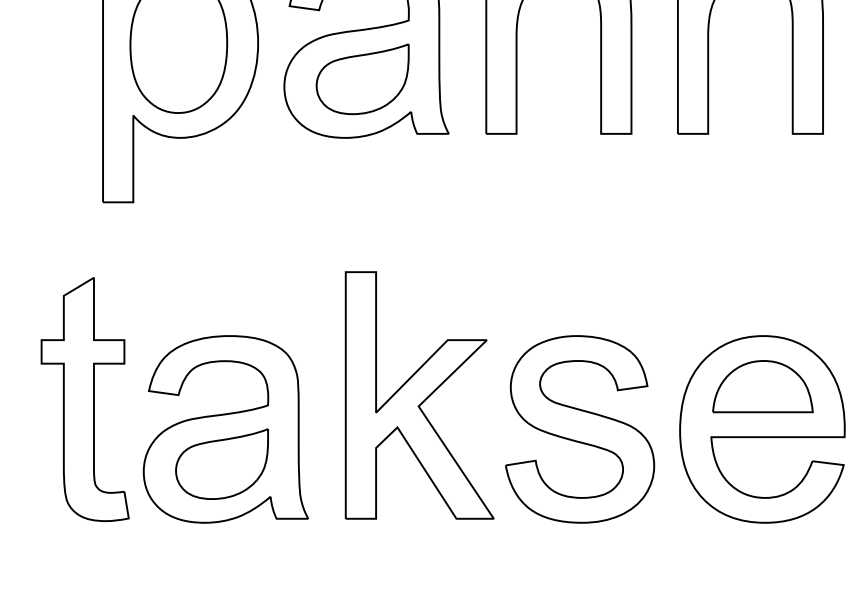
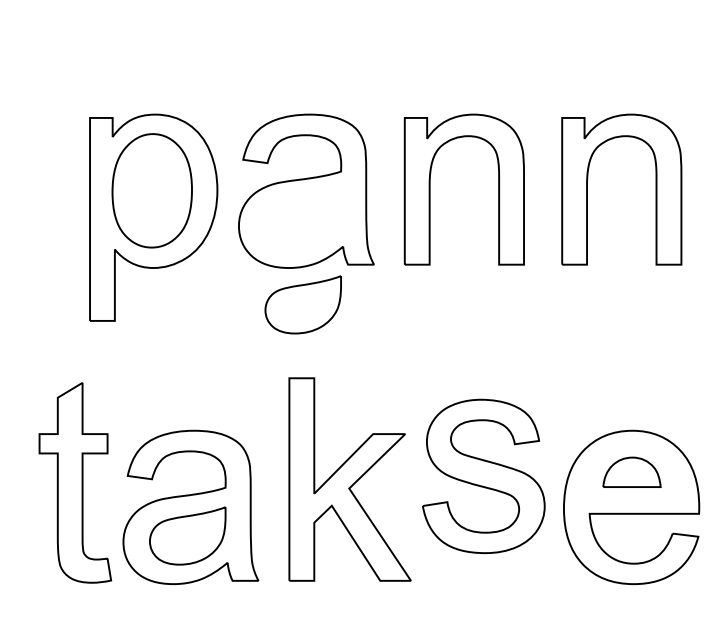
part: (361, 78) -> (302, 304), moved
part: (762, 386) -> (631, 472), size x0.7
part: (579, 428) -> (483, 475), moved

